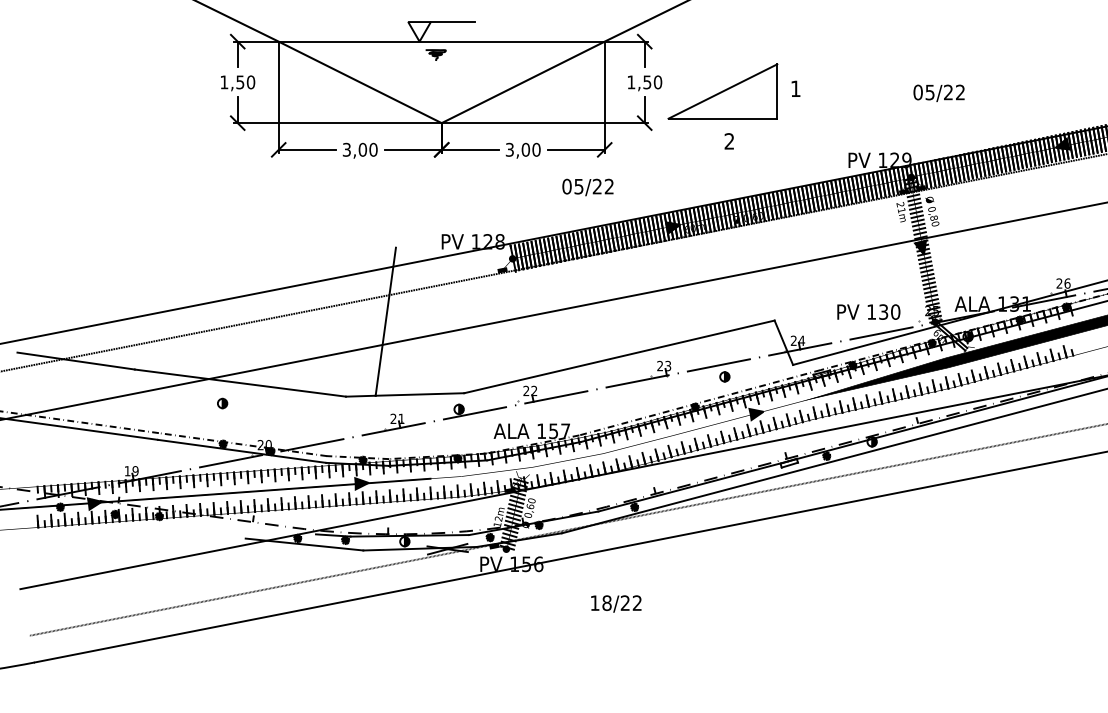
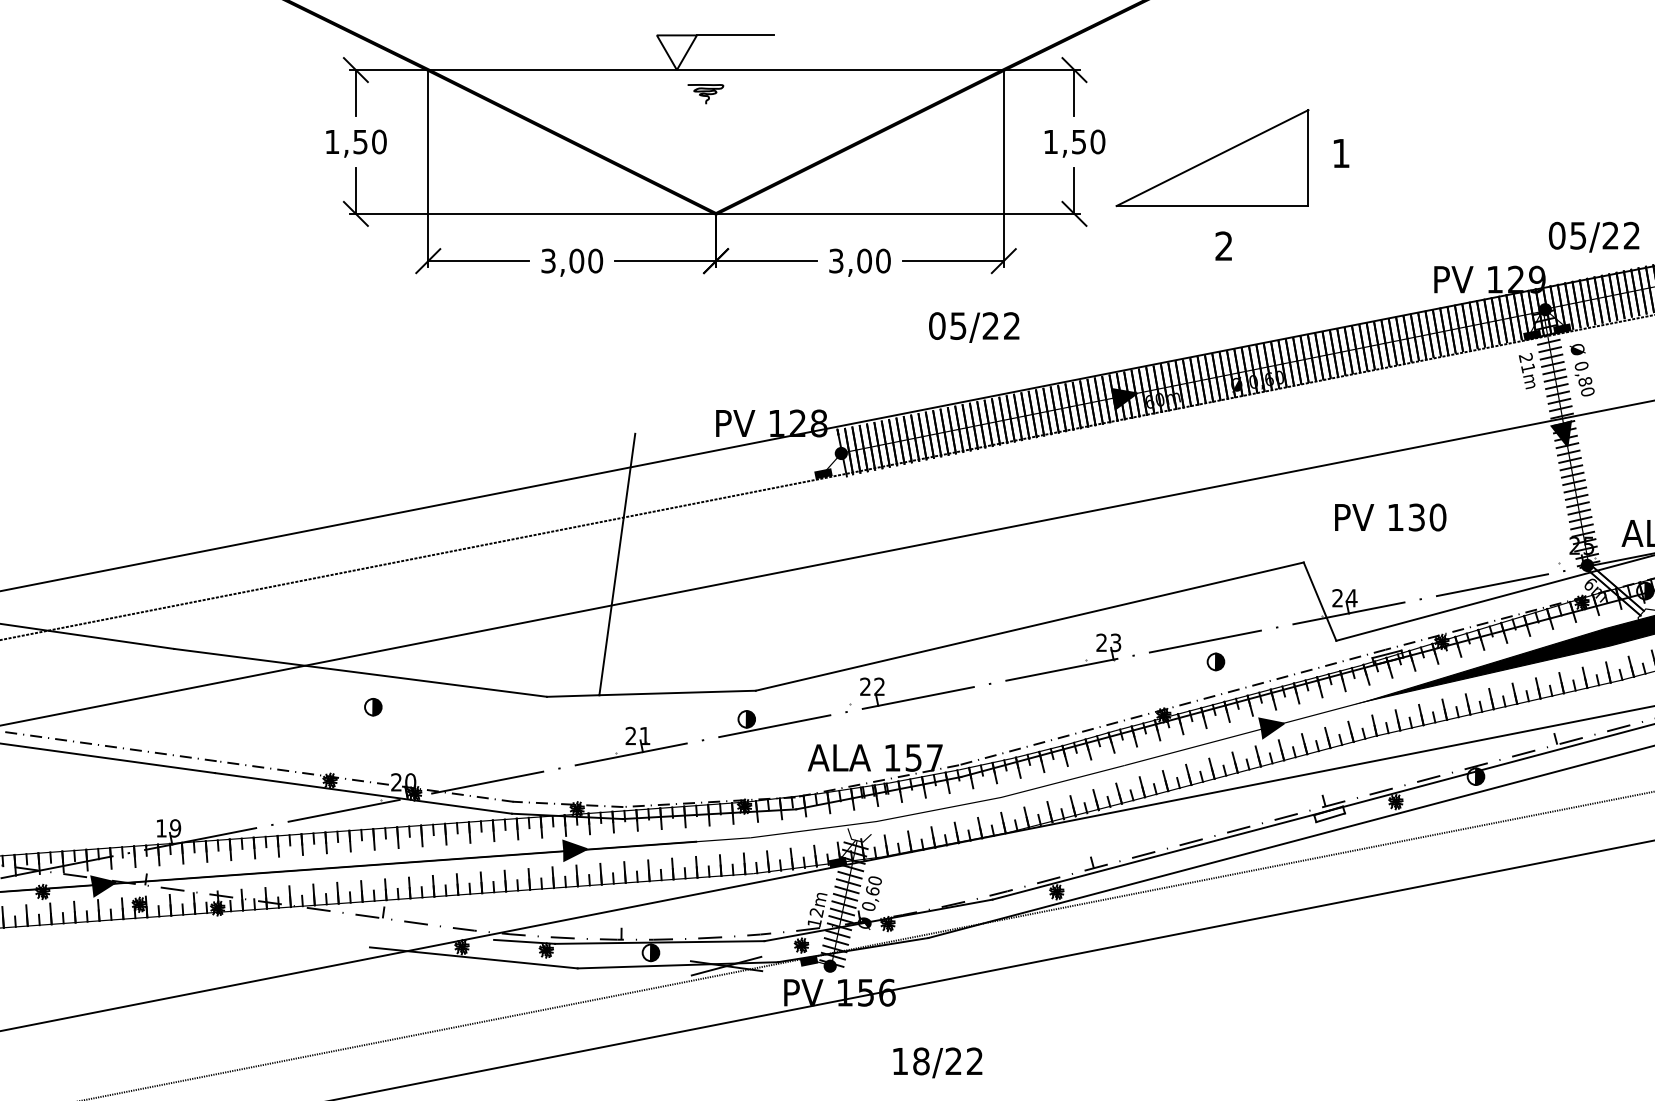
text: (938, 92) -> (1593, 235), moved
text: (868, 311) -> (1390, 516), moved
part: (222, 403) -> (373, 707), moved
text: (616, 603) -> (938, 1061), moved

